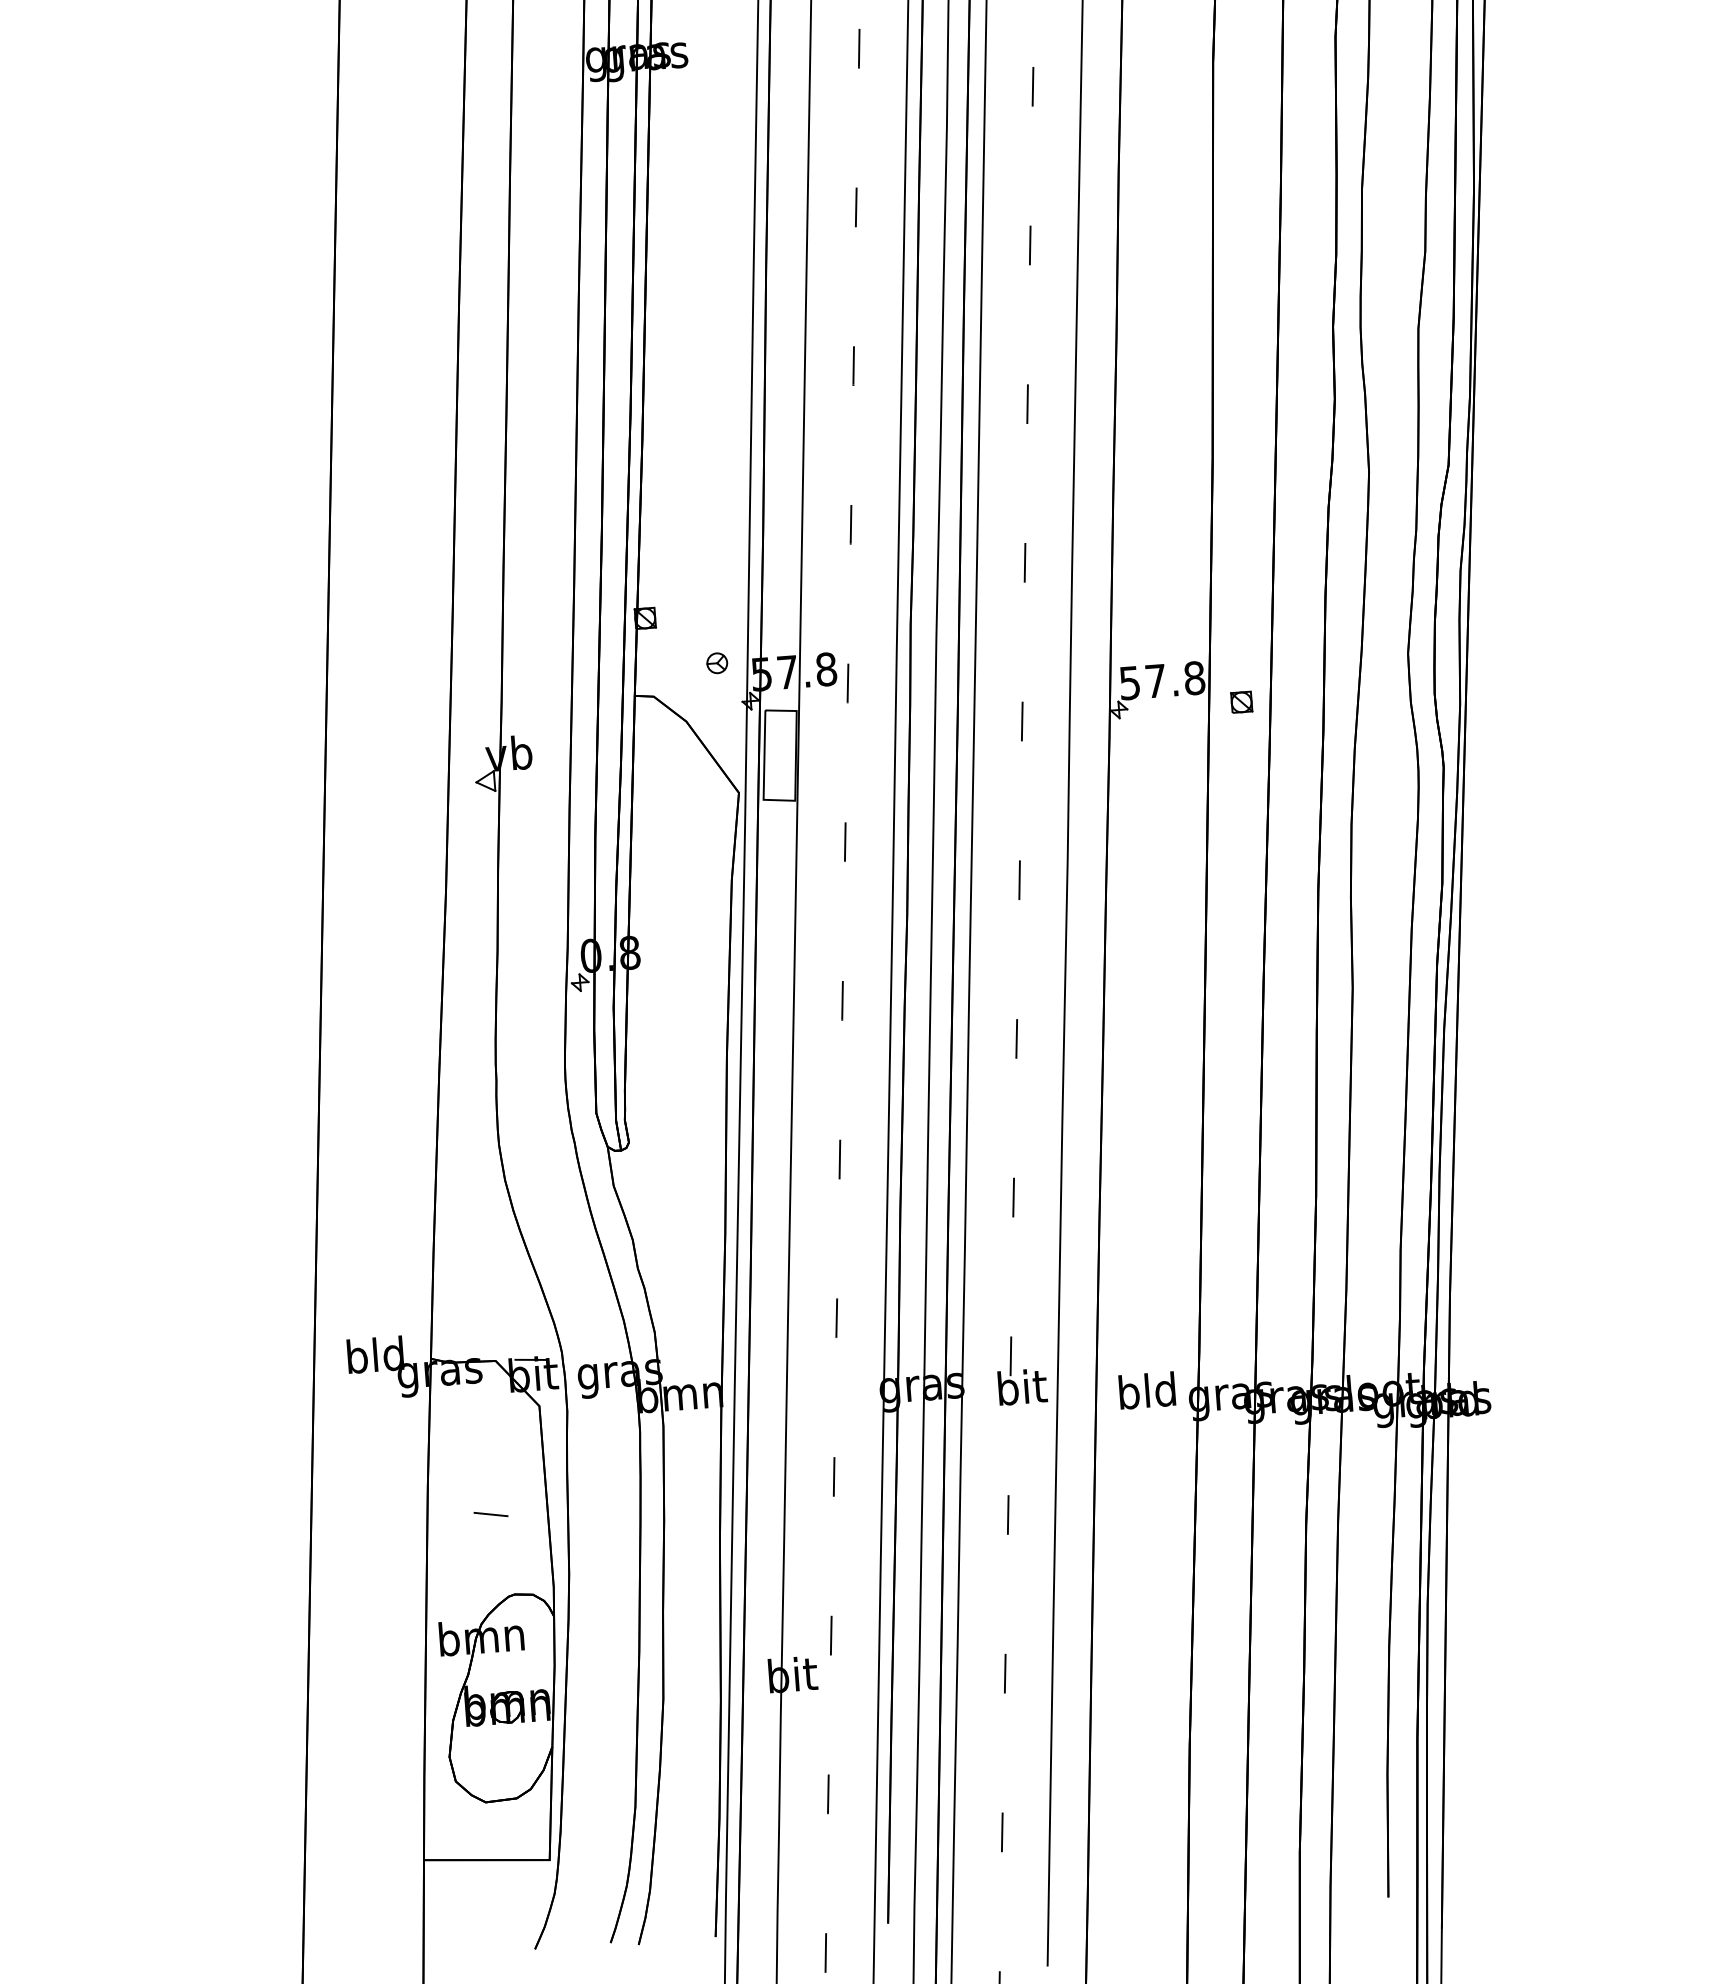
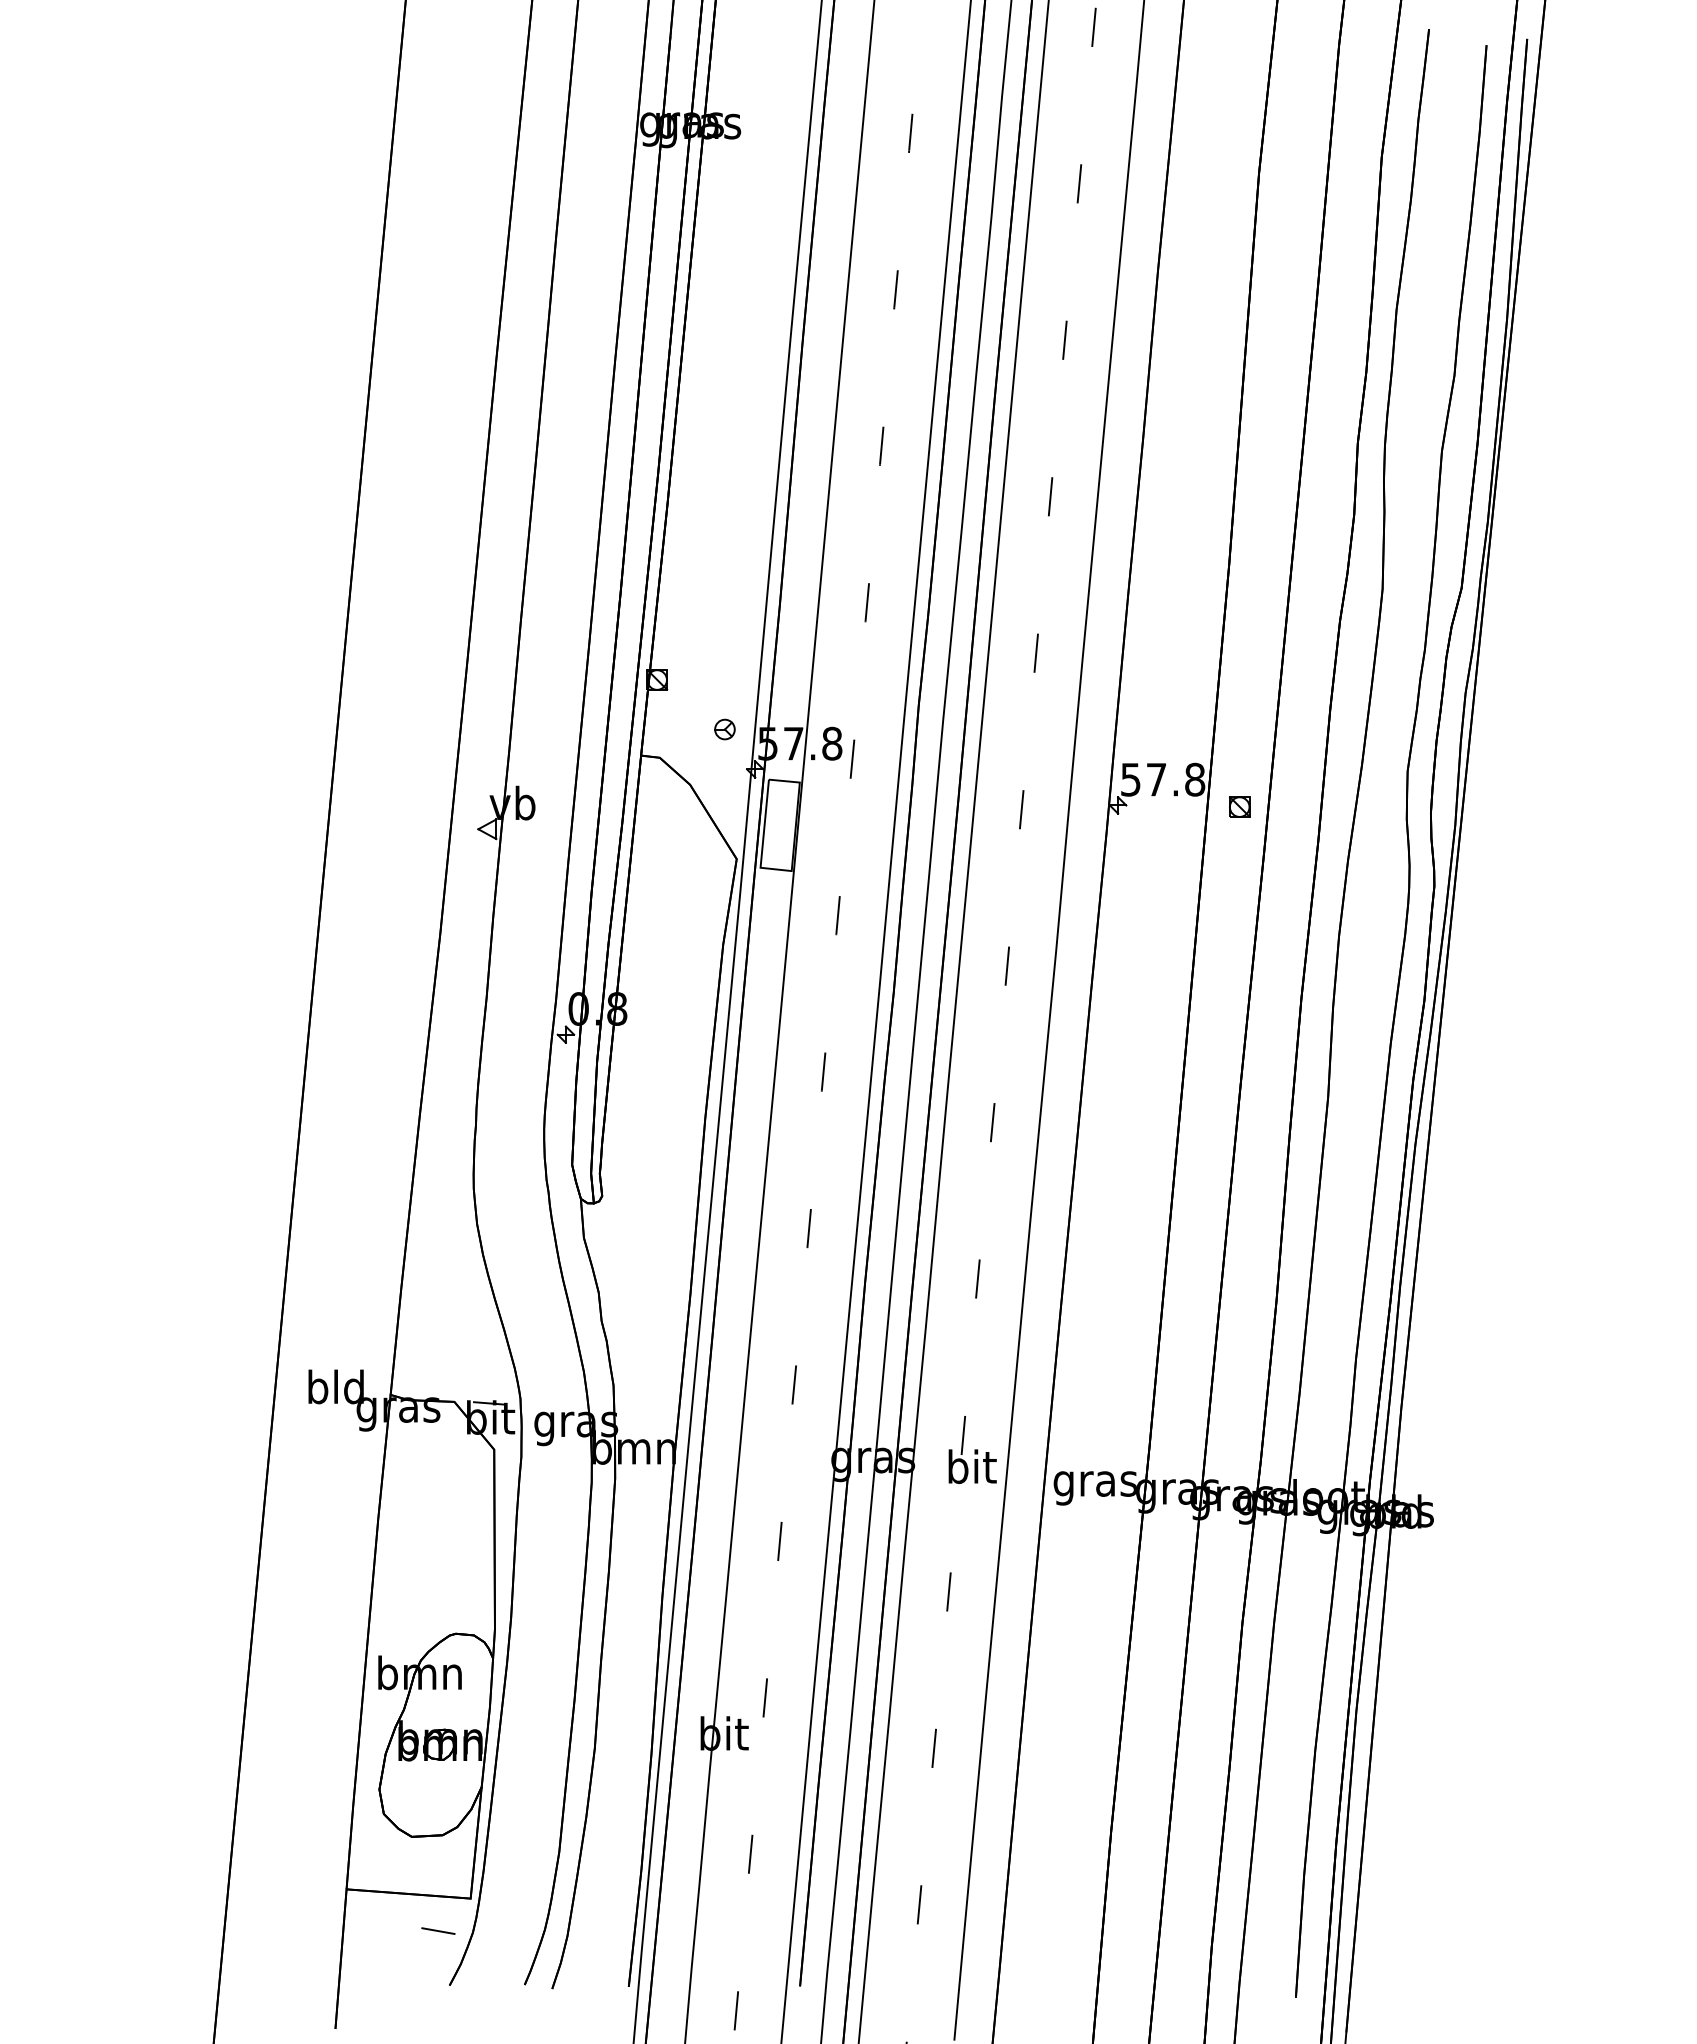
text: (1146, 1394) -> (1094, 1483), bld -> gras
line: (491, 1513) -> (438, 1930), moved

